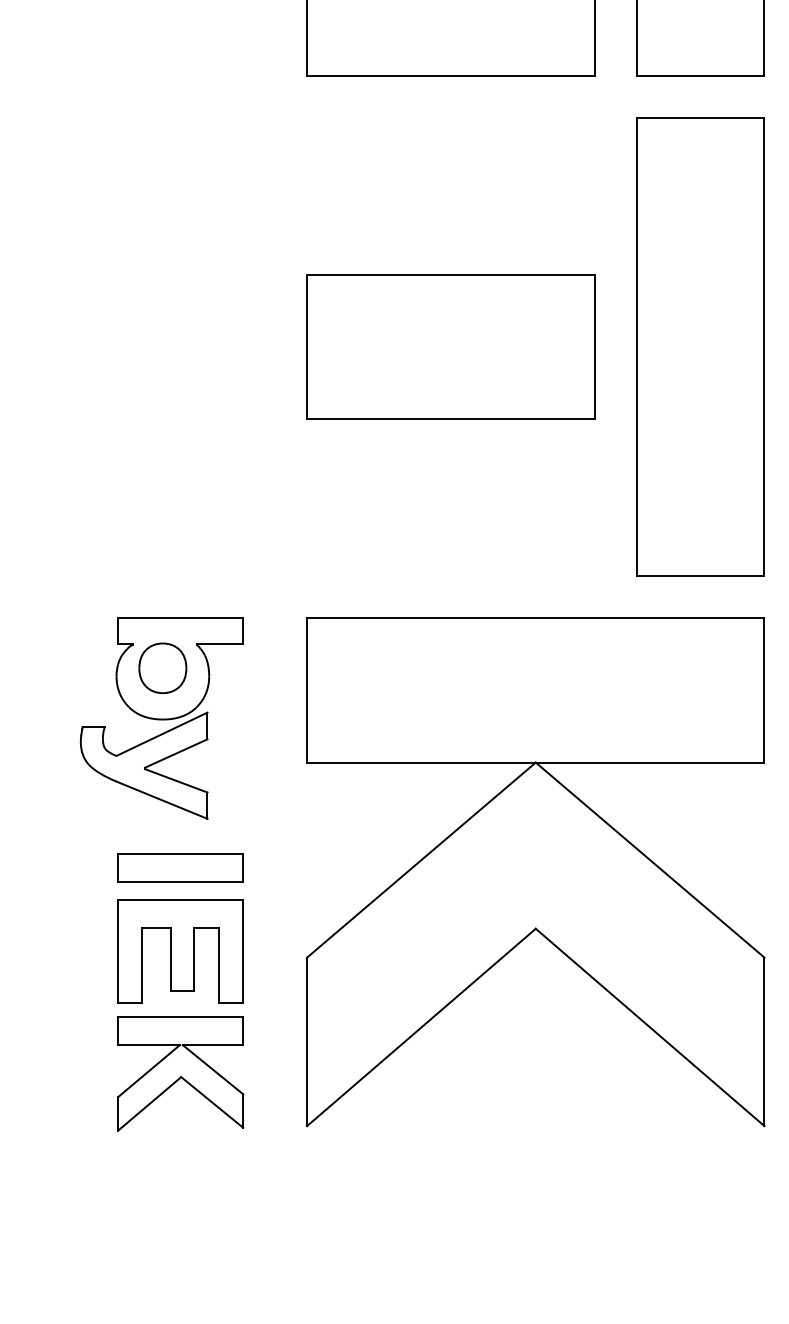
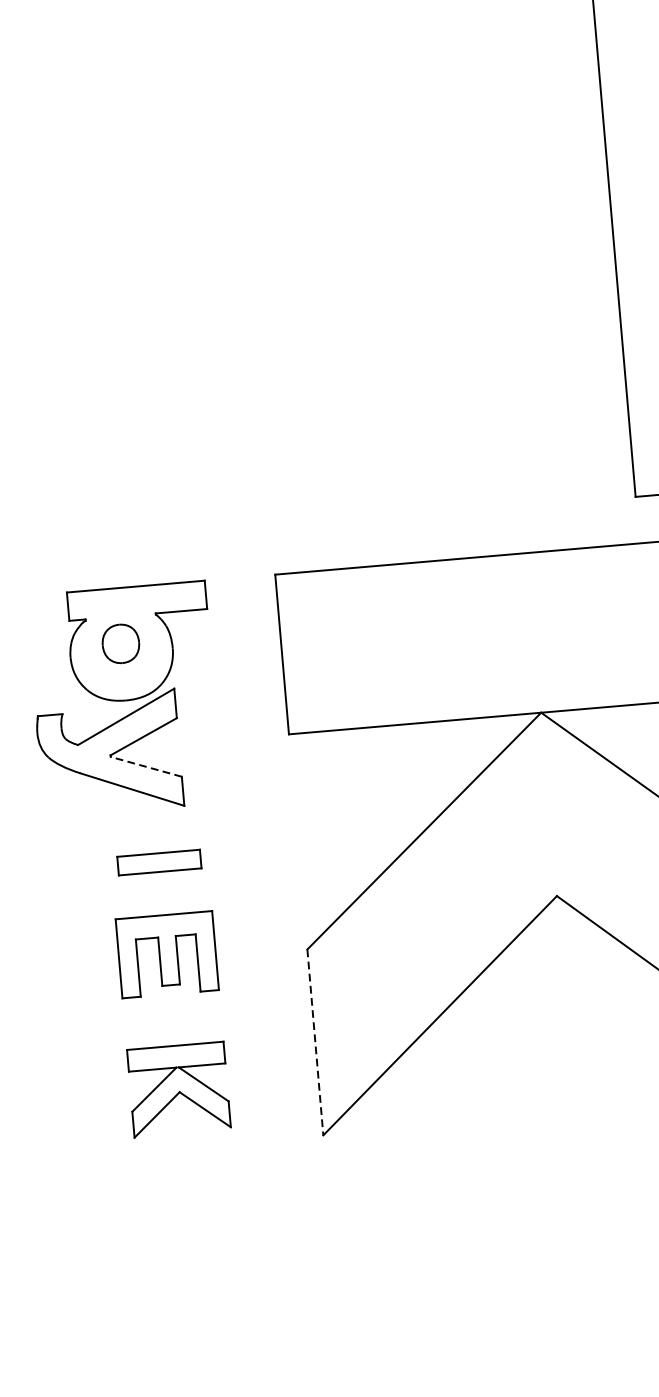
part: (450, 346) -> (407, 261), removed
part: (162, 667) -> (120, 643), size x0.7
line: (175, 780) -> (145, 766), solid -> dashed
part: (180, 867) -> (159, 862), size x0.6
part: (180, 951) -> (167, 954), size x0.7
line: (307, 1042) -> (315, 1043), solid -> dashed
part: (180, 1073) -> (178, 1089), size x0.7

